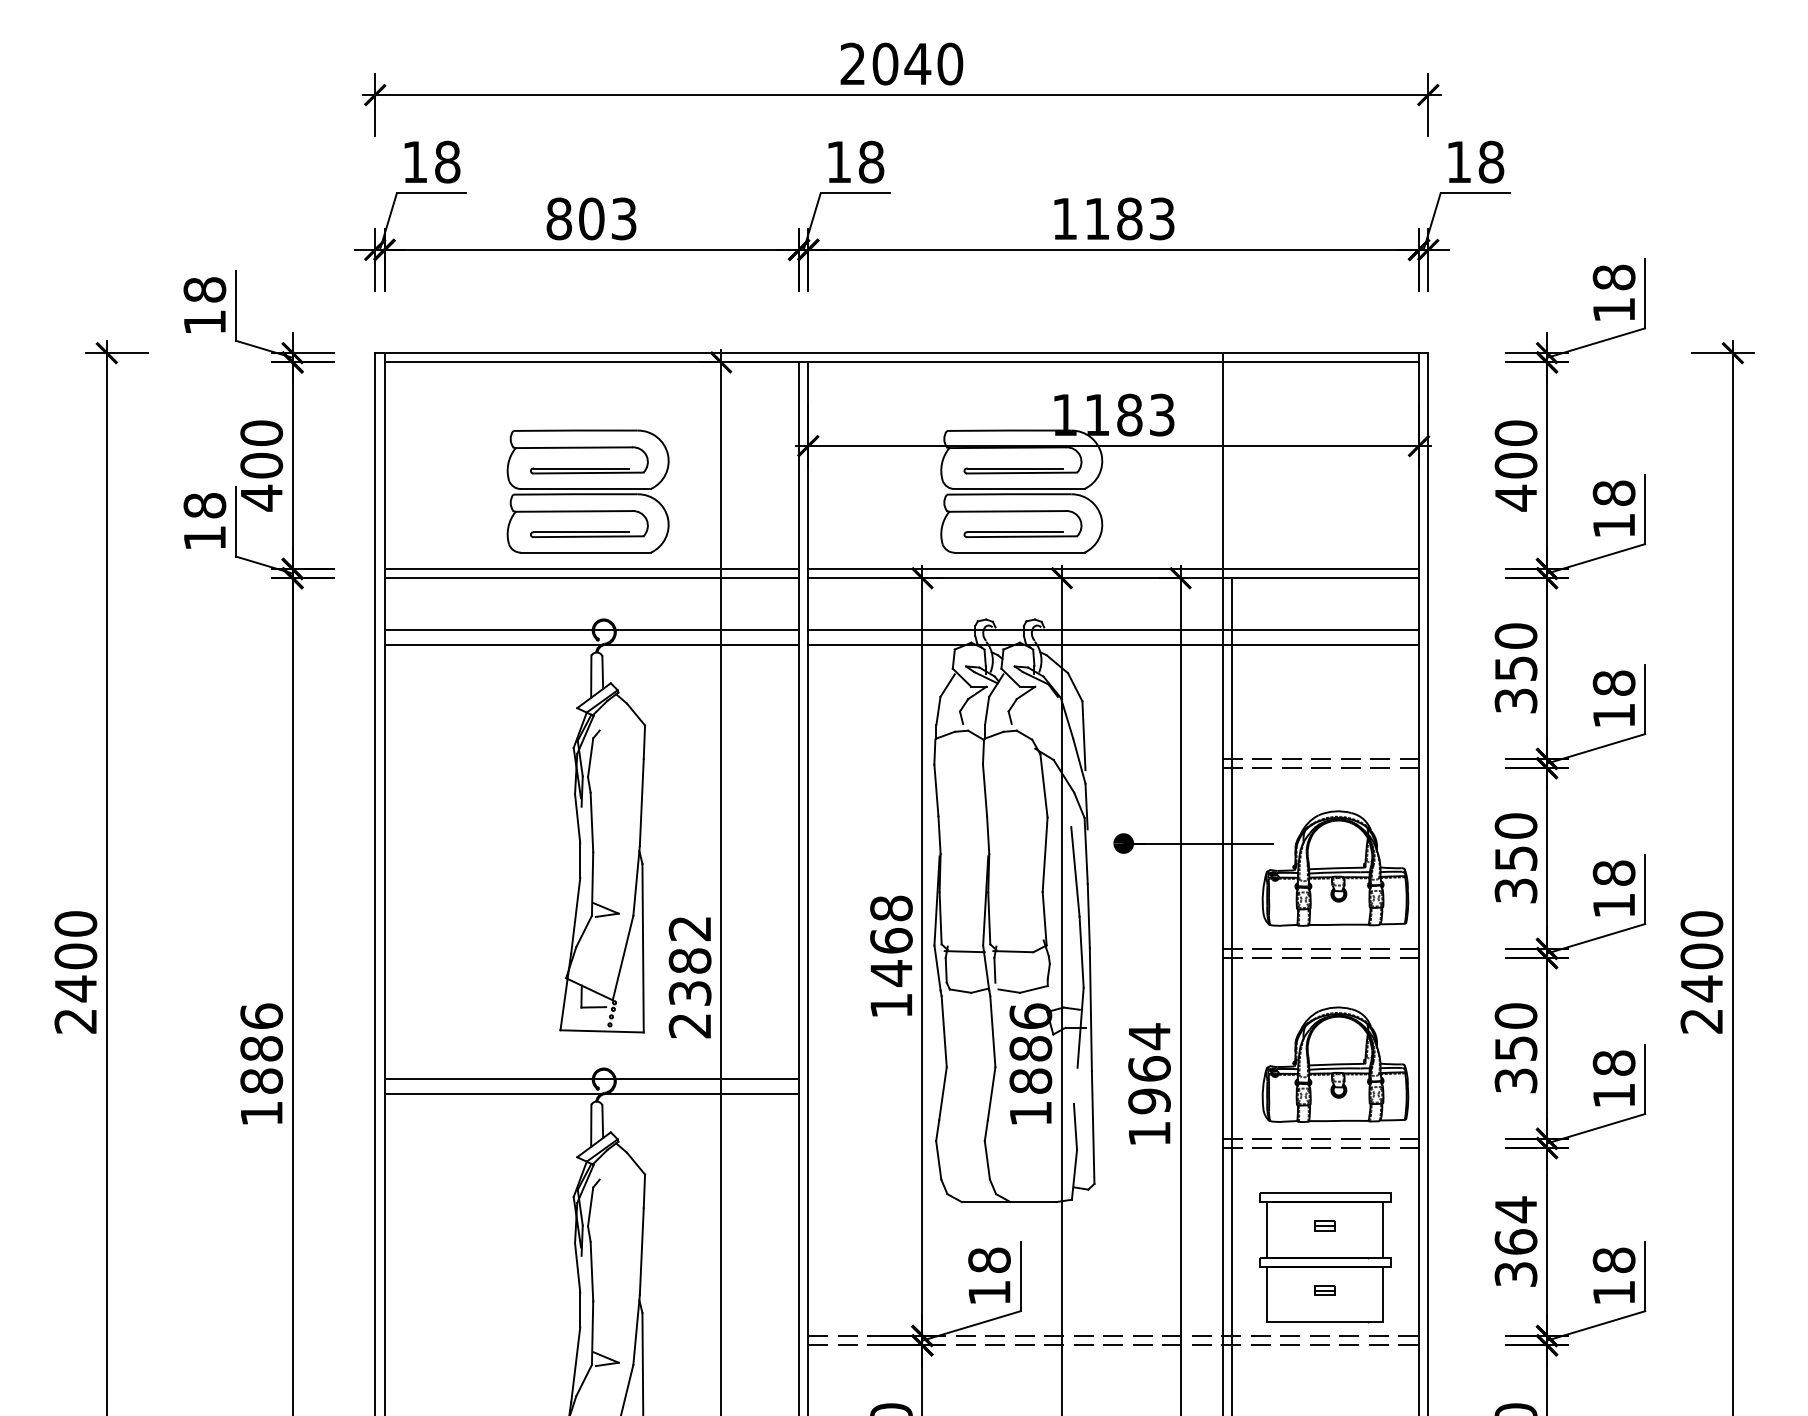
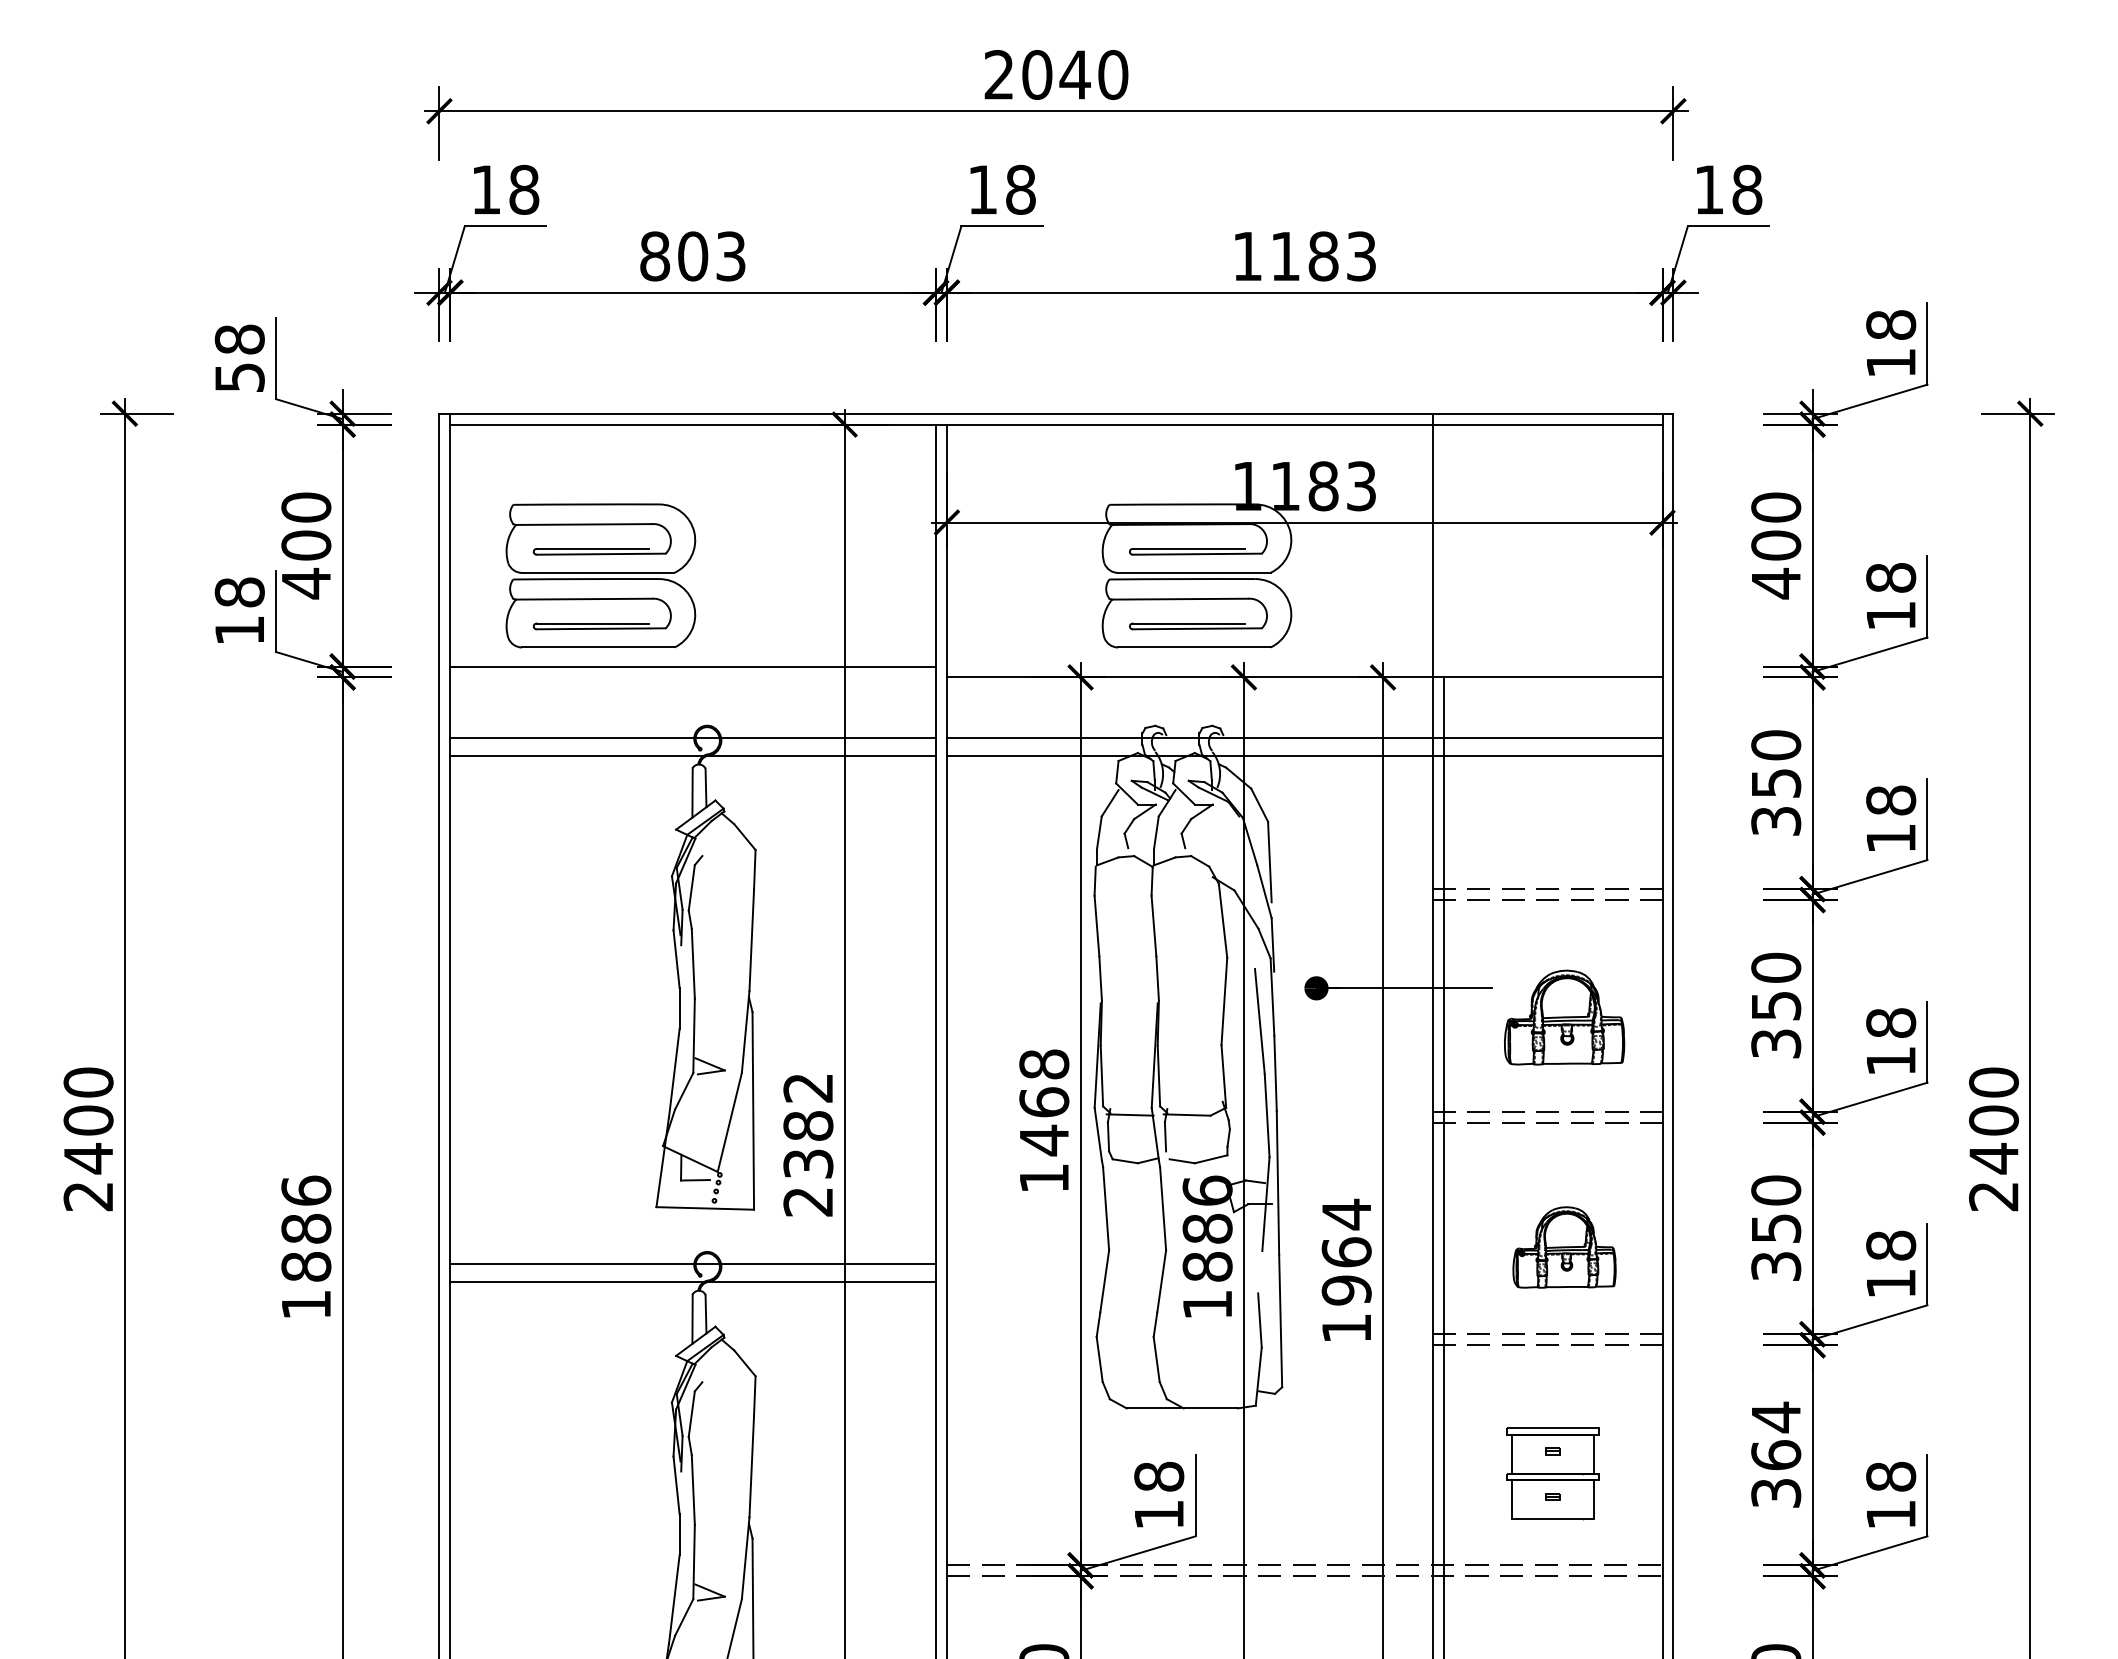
text: (204, 322) -> (239, 377), 18 -> 58
part: (587, 491) -> (600, 575), moved
line: (1113, 568) -> (1304, 666), removed
line: (592, 578) -> (693, 677), removed
part: (1335, 868) -> (1564, 1017), size x0.7
part: (1335, 1064) -> (1564, 1247), size x0.6
part: (1325, 1257) -> (1552, 1473), size x0.6

